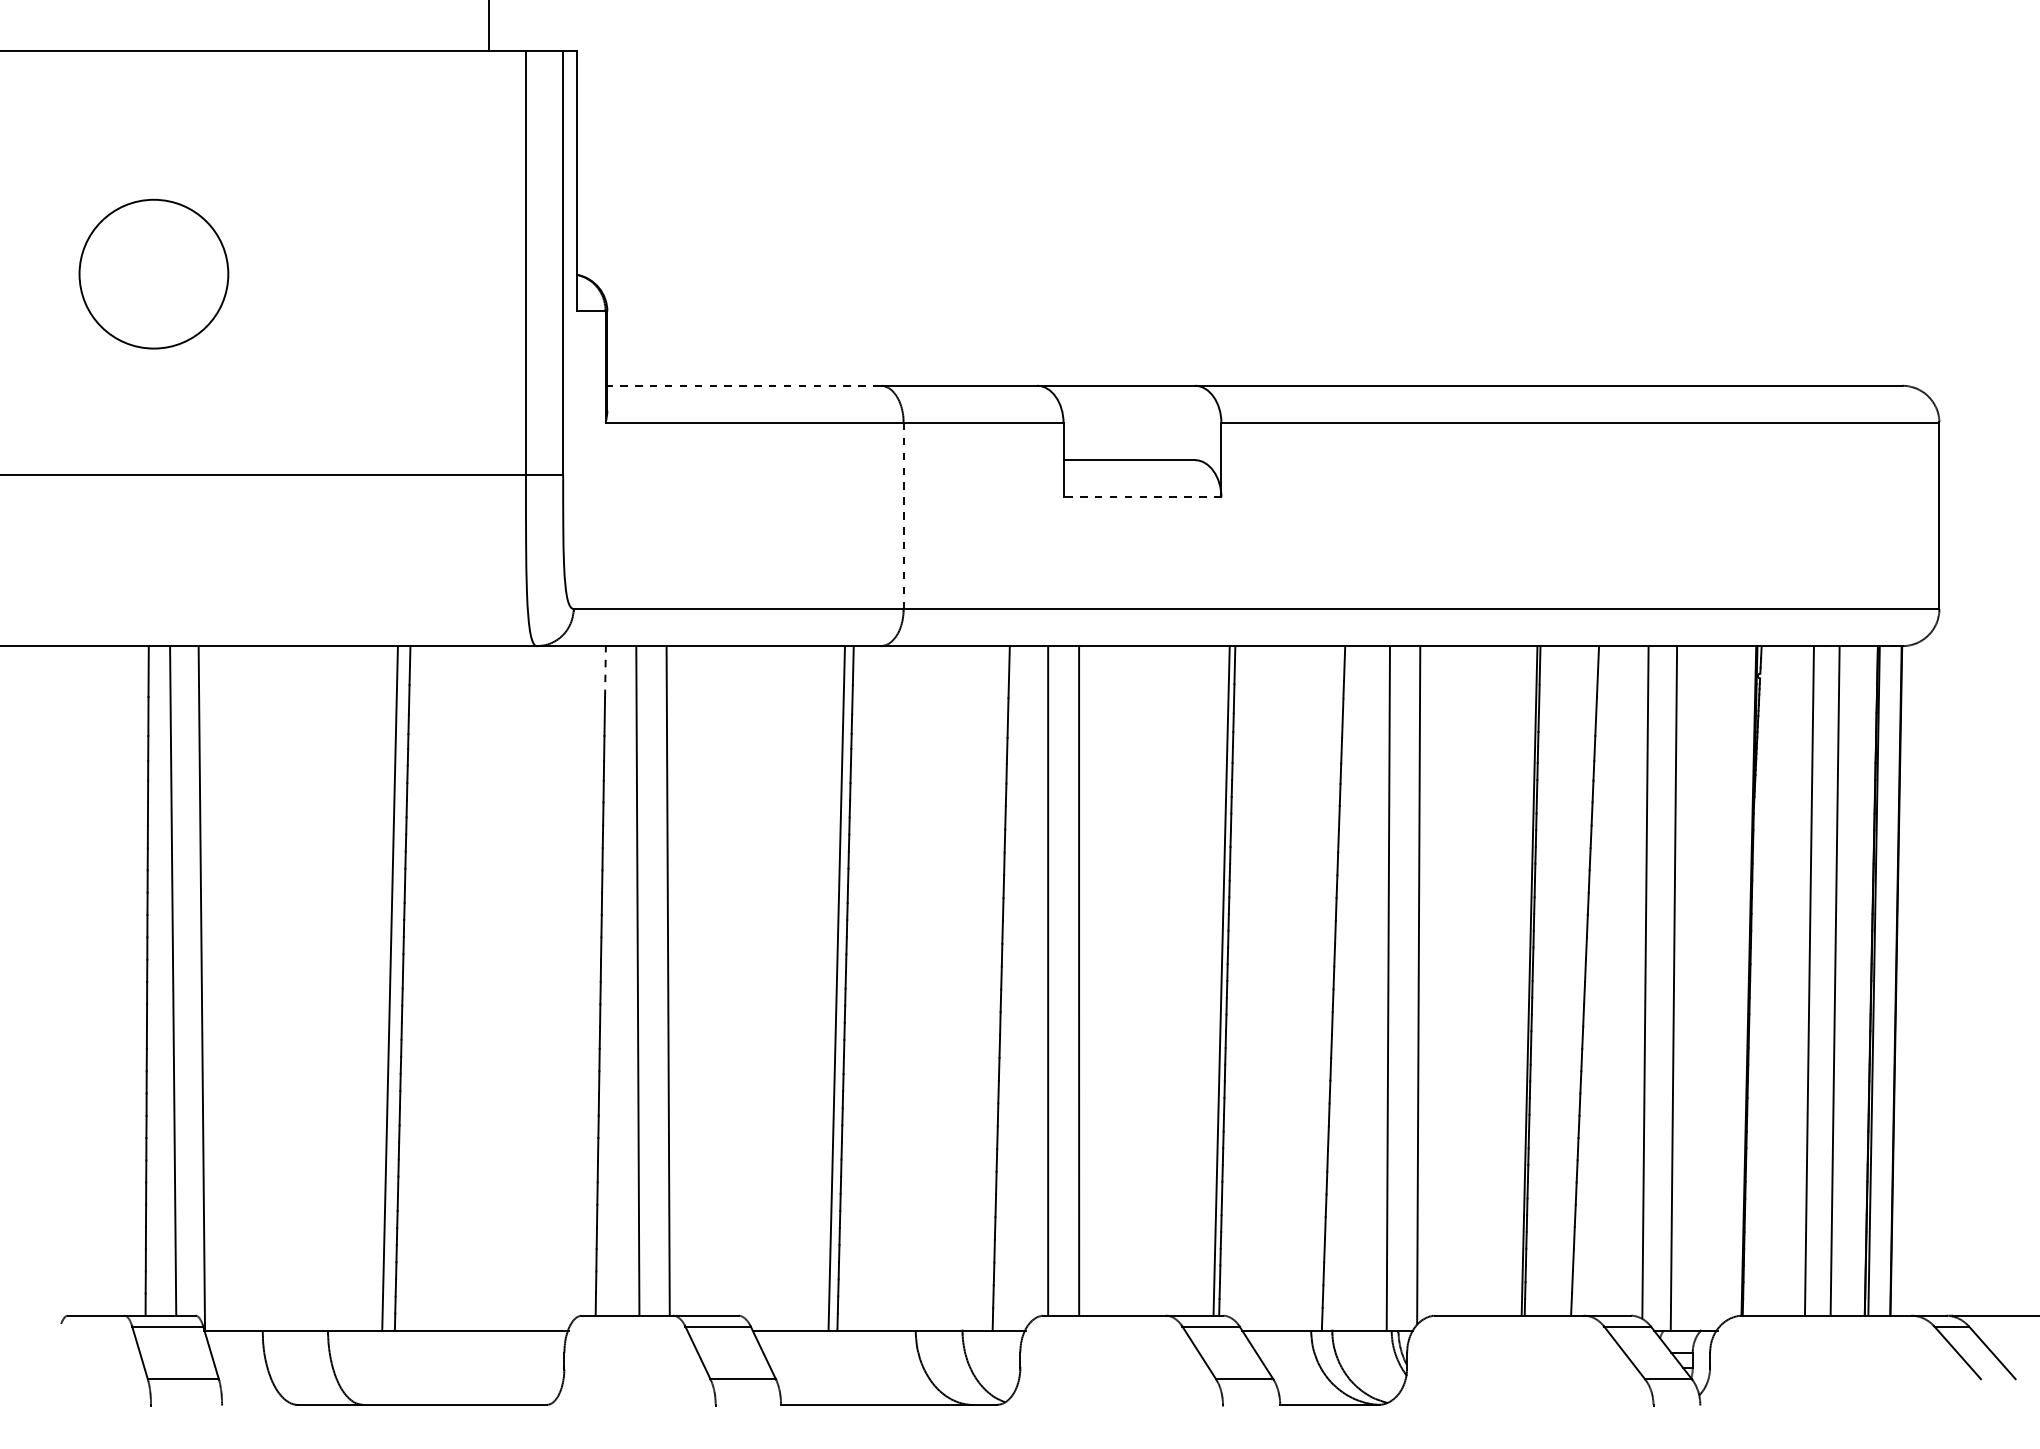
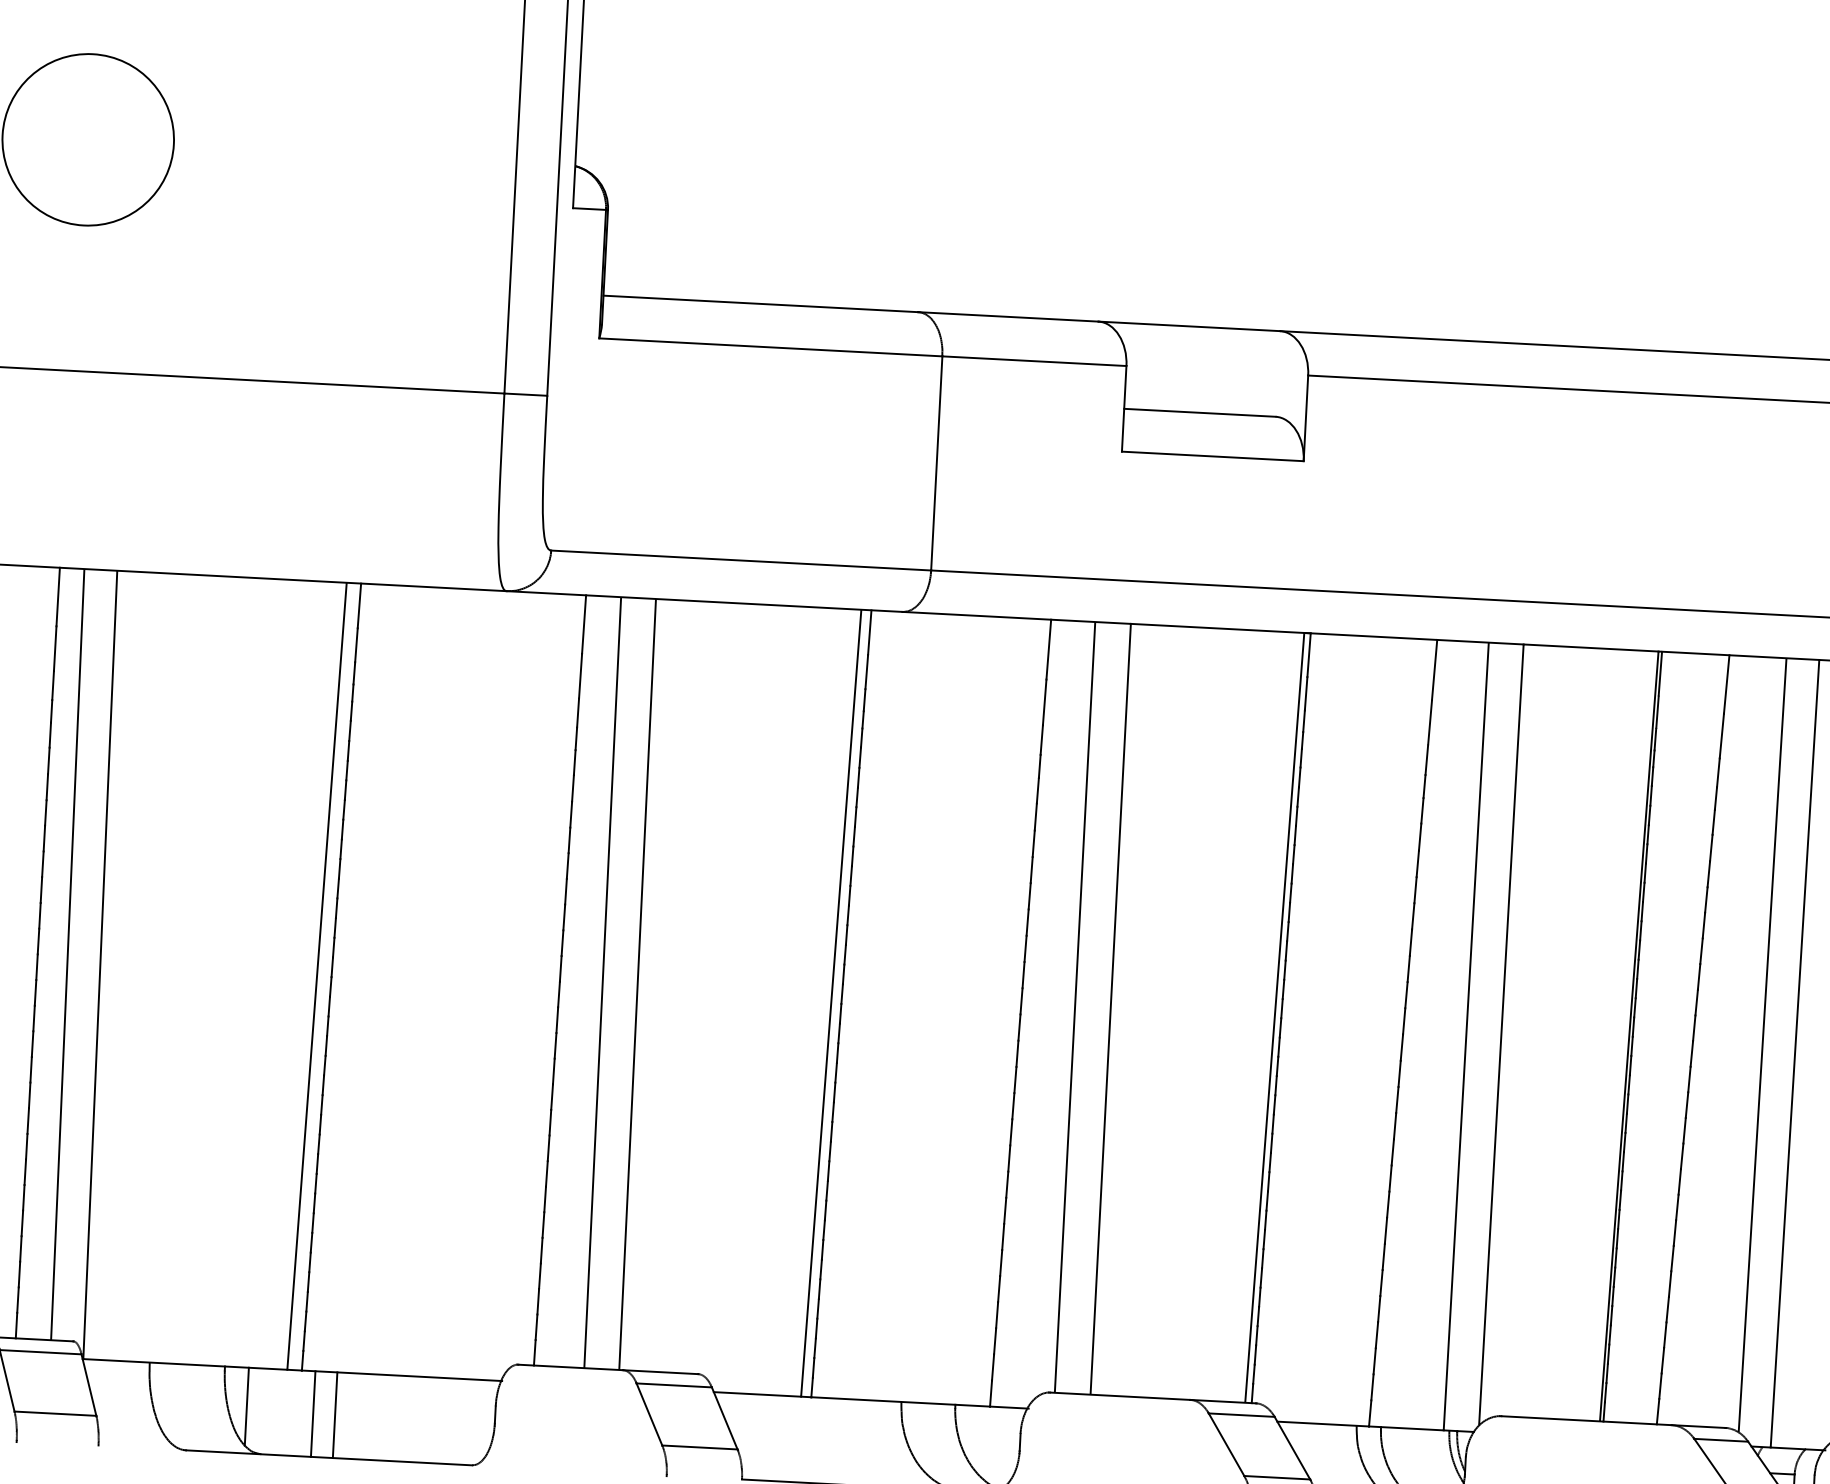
line: (743, 385) -> (760, 303), dashed -> solid
line: (1142, 497) -> (1212, 456), dashed -> solid
line: (903, 515) -> (936, 462), dashed -> solid
line: (605, 671) -> (584, 624), dashed -> solid
line: (348, 1364) -> (246, 1406), added
line: (406, 1367) -> (313, 1413), added
line: (425, 1367) -> (334, 1414), added

